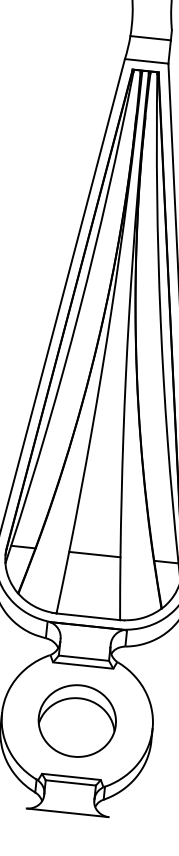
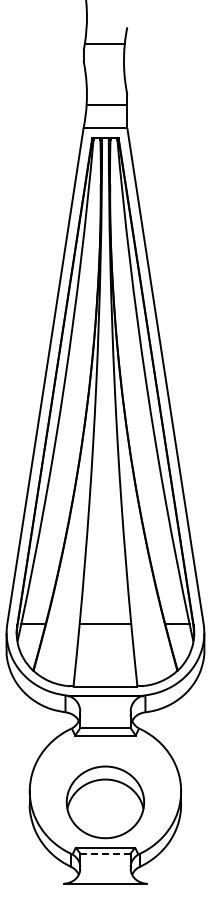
part: (76, 721) -> (104, 802), moved
line: (70, 782) -> (105, 853), solid -> dashed

